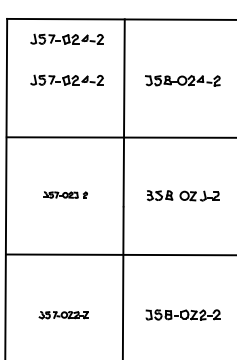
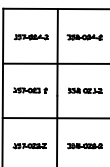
part: (65, 39) -> (30, 18), removed
part: (65, 195) -> (30, 90), size x1.67
part: (63, 315) -> (29, 146), size x1.43

